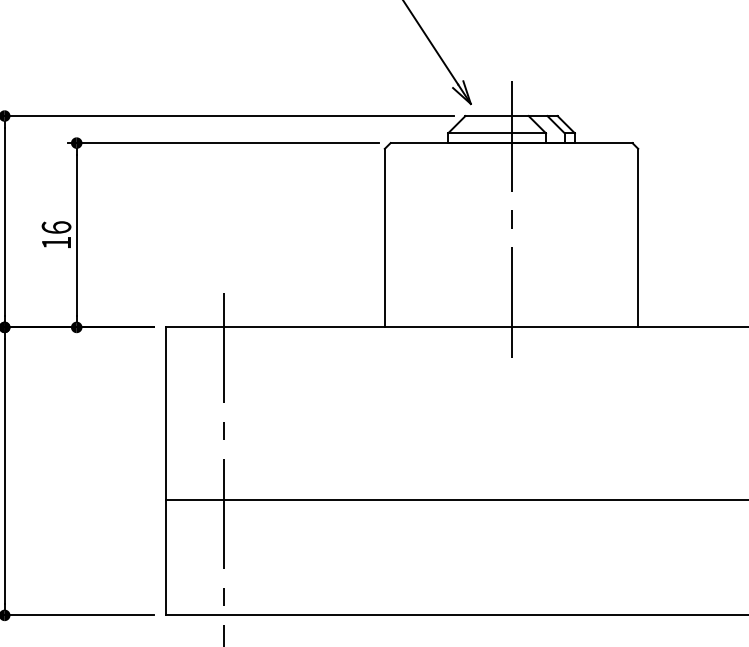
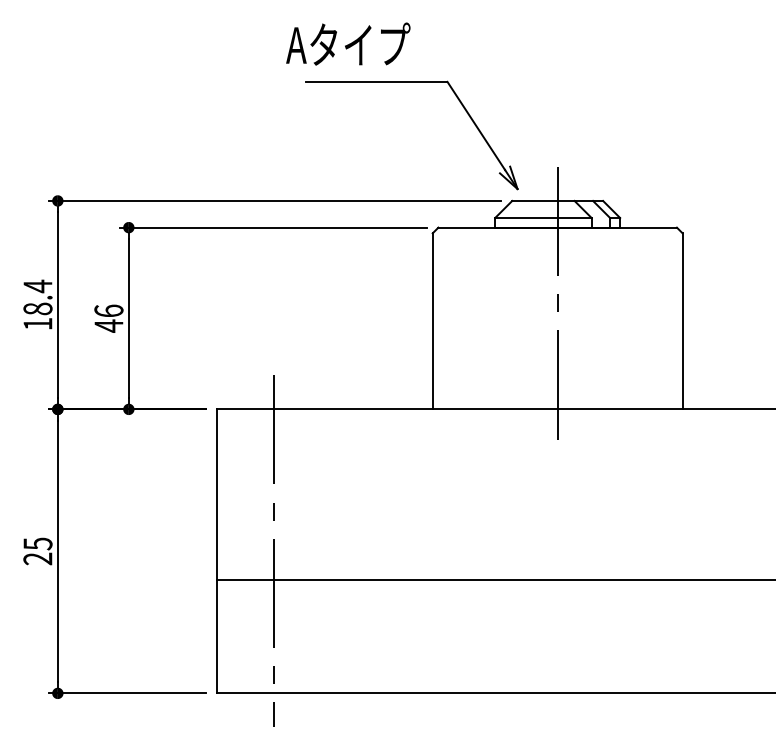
text: (56, 242) -> (108, 325), 16 -> 46

